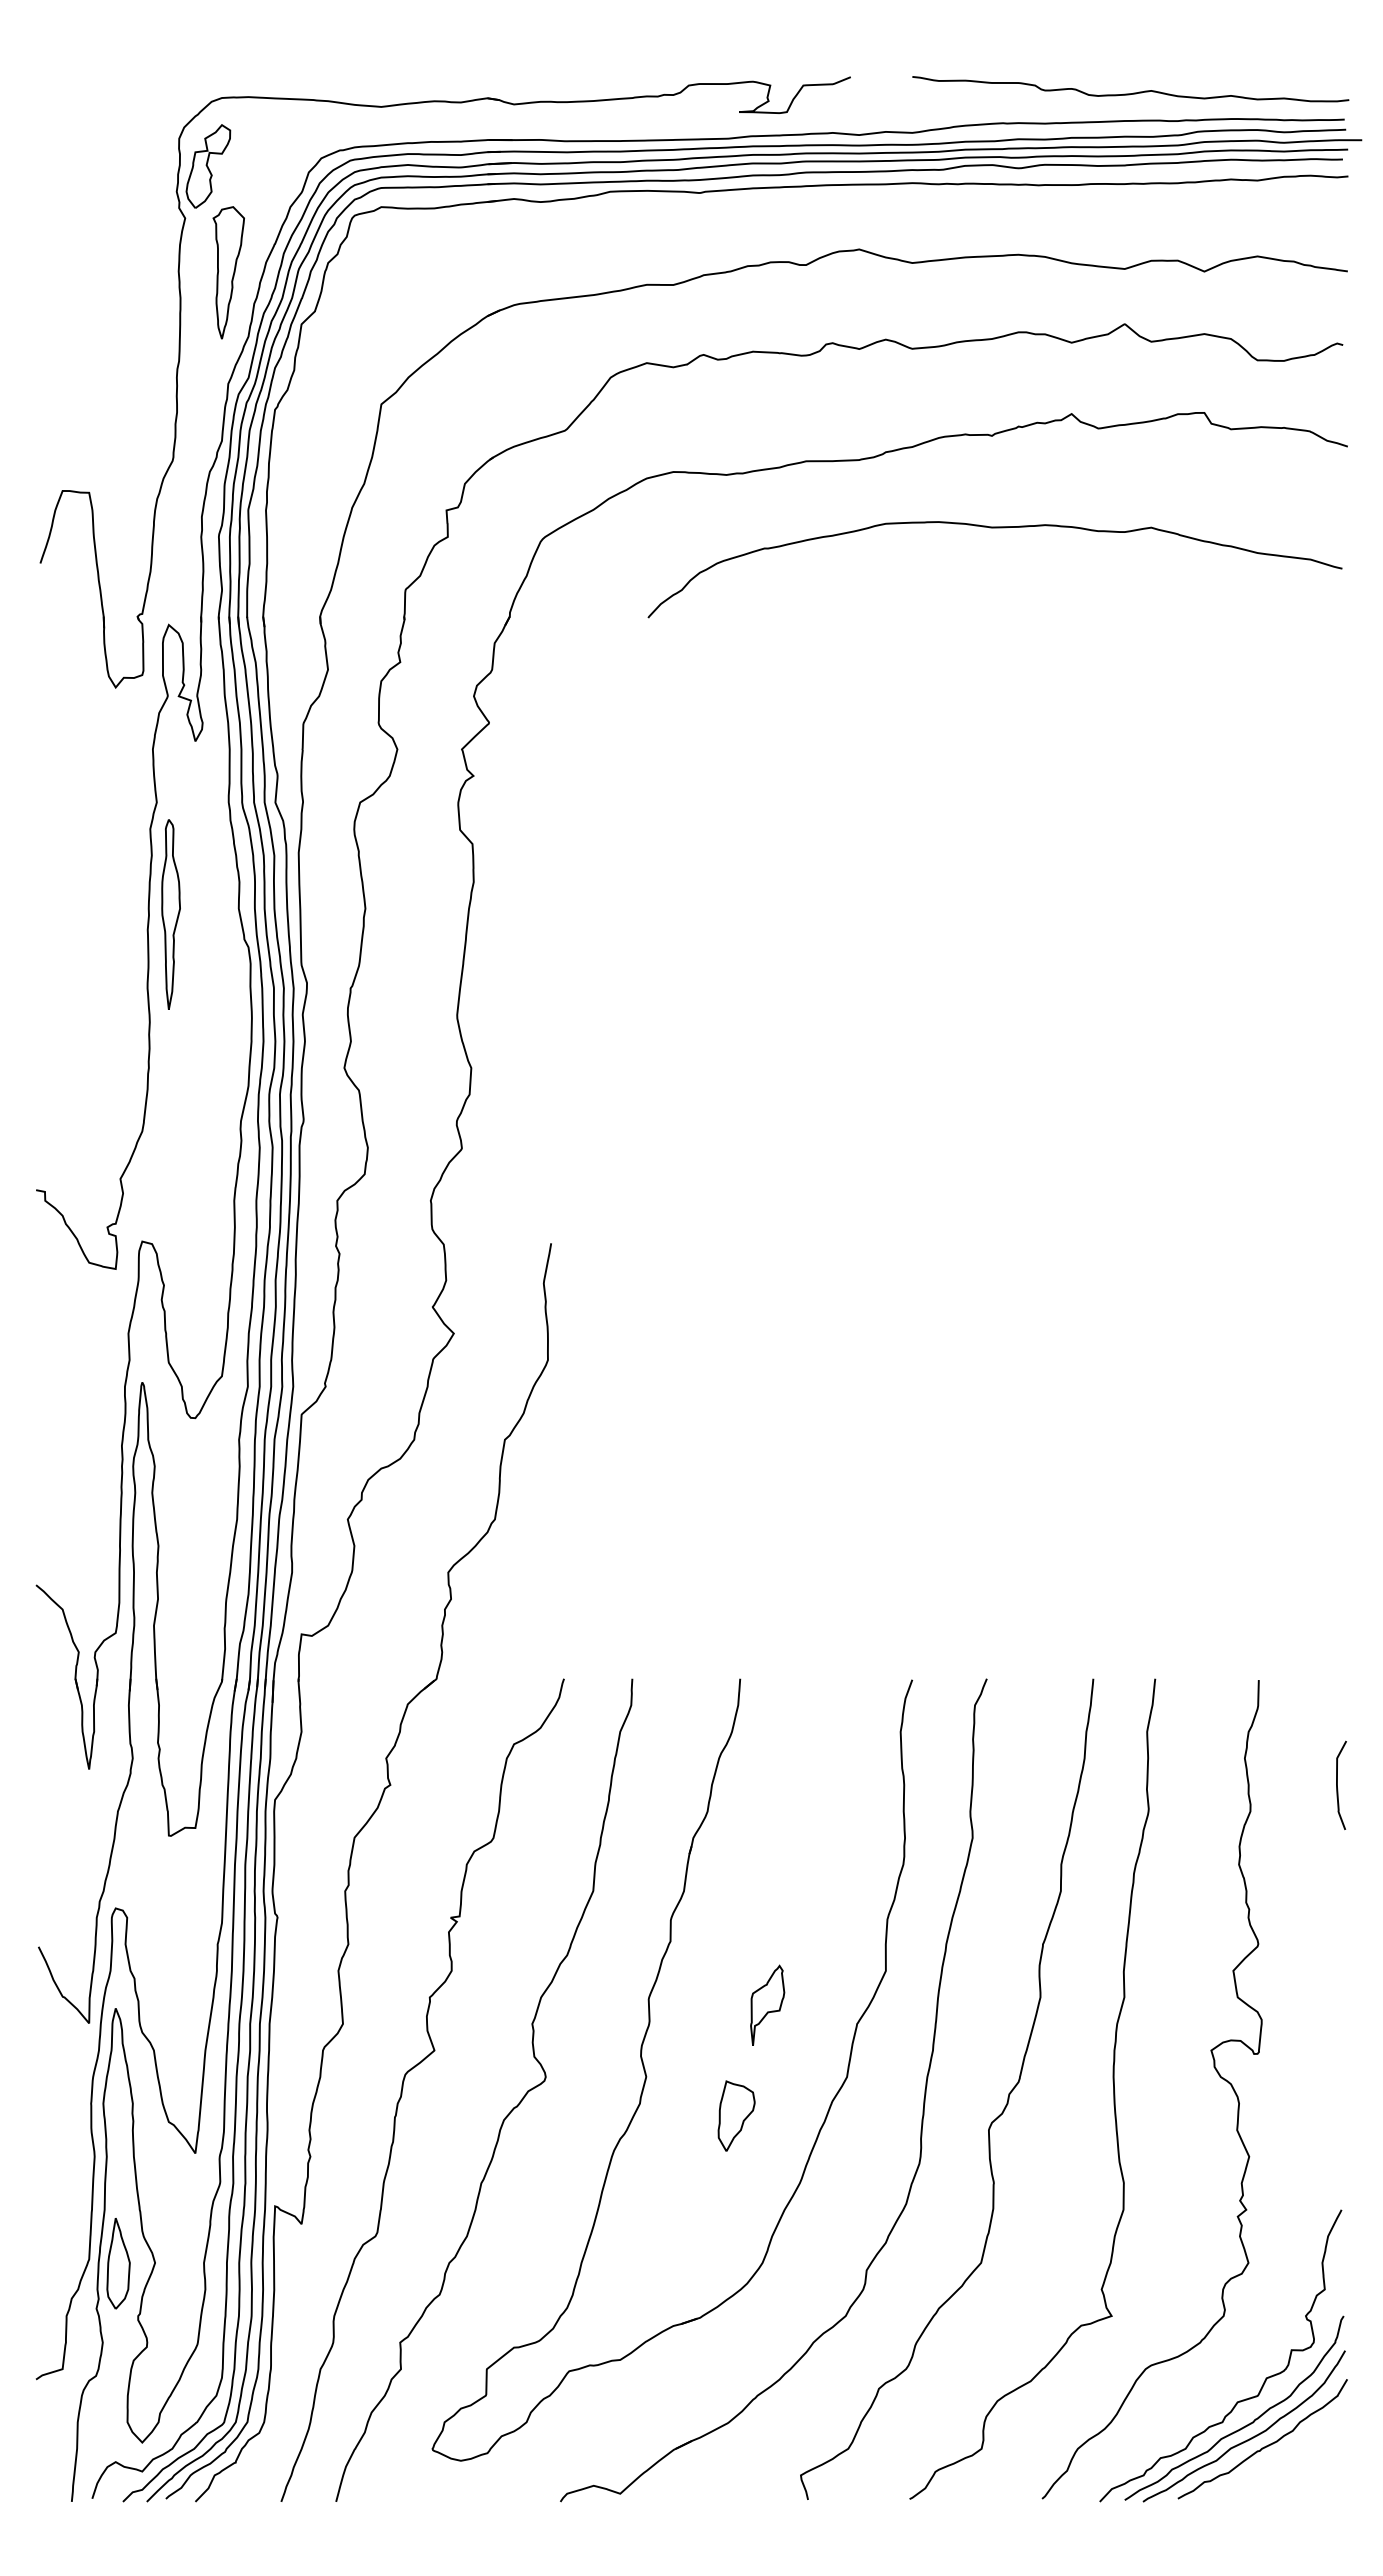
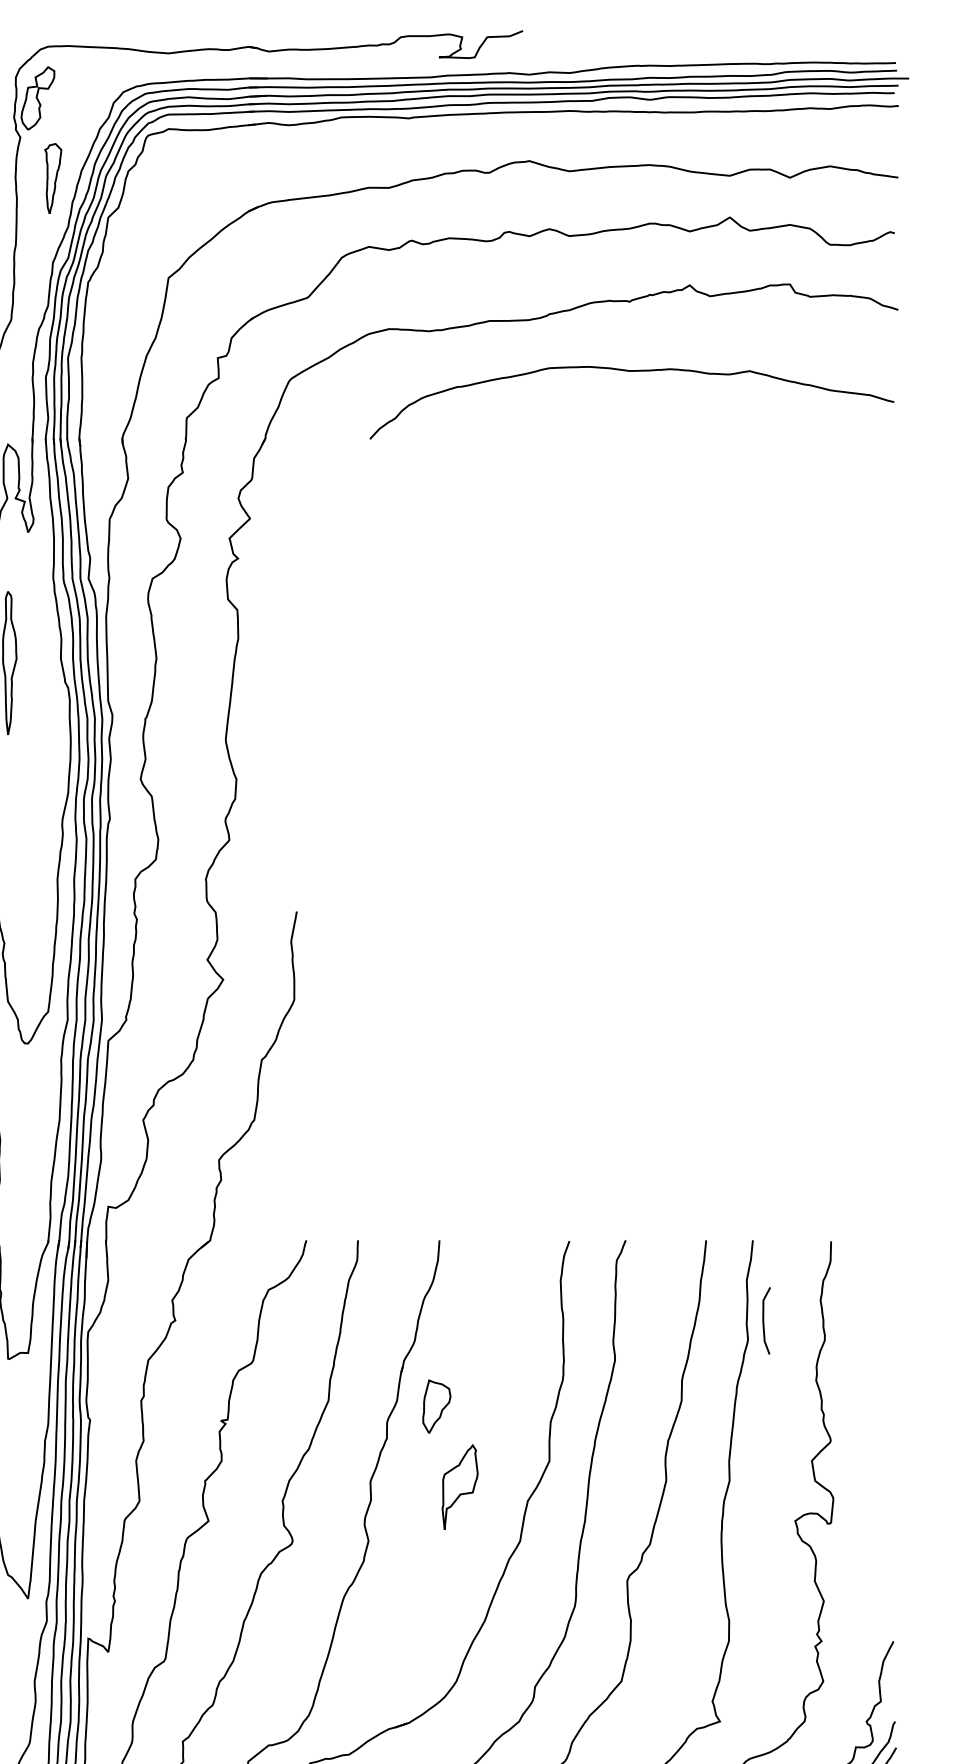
curve: (1130, 93) -> (734, 43), removed
part: (228, 272) -> (53, 178), size x0.7
curve: (1337, 1784) -> (763, 1320), moved
part: (767, 2004) -> (460, 1486), size x1.4
part: (736, 2115) -> (436, 1406), moved

